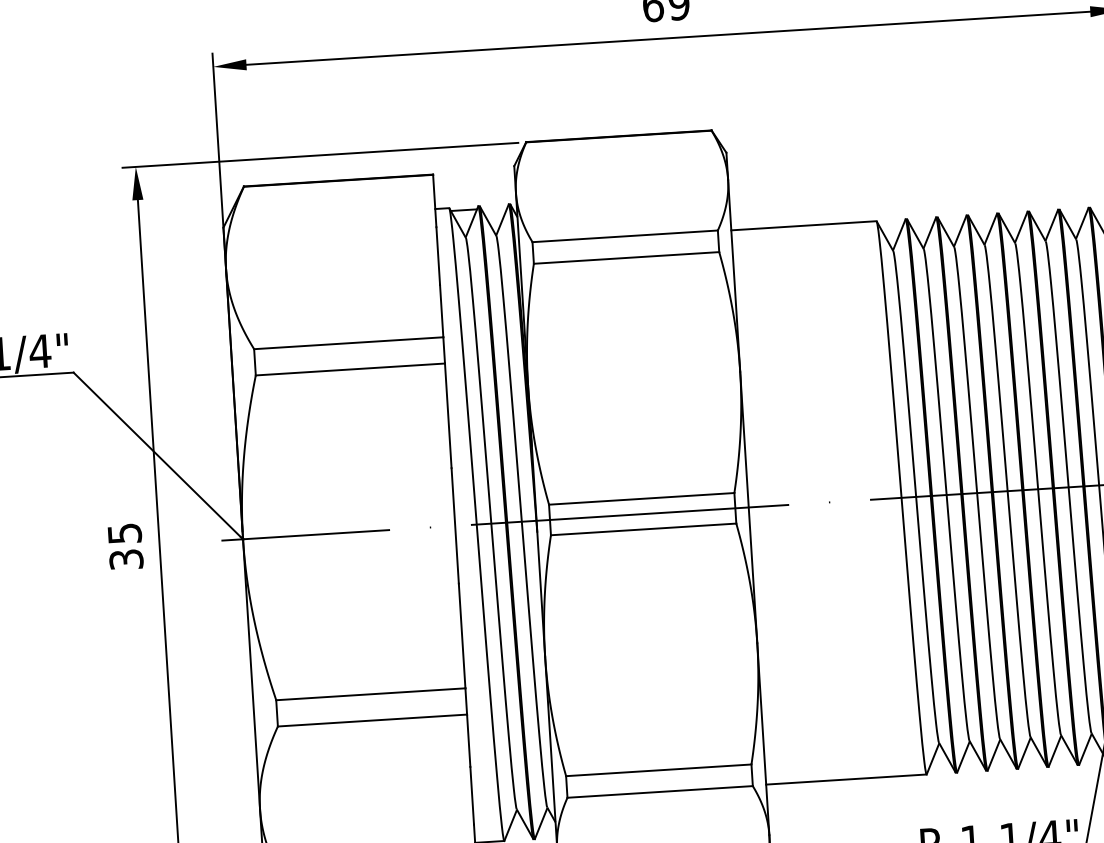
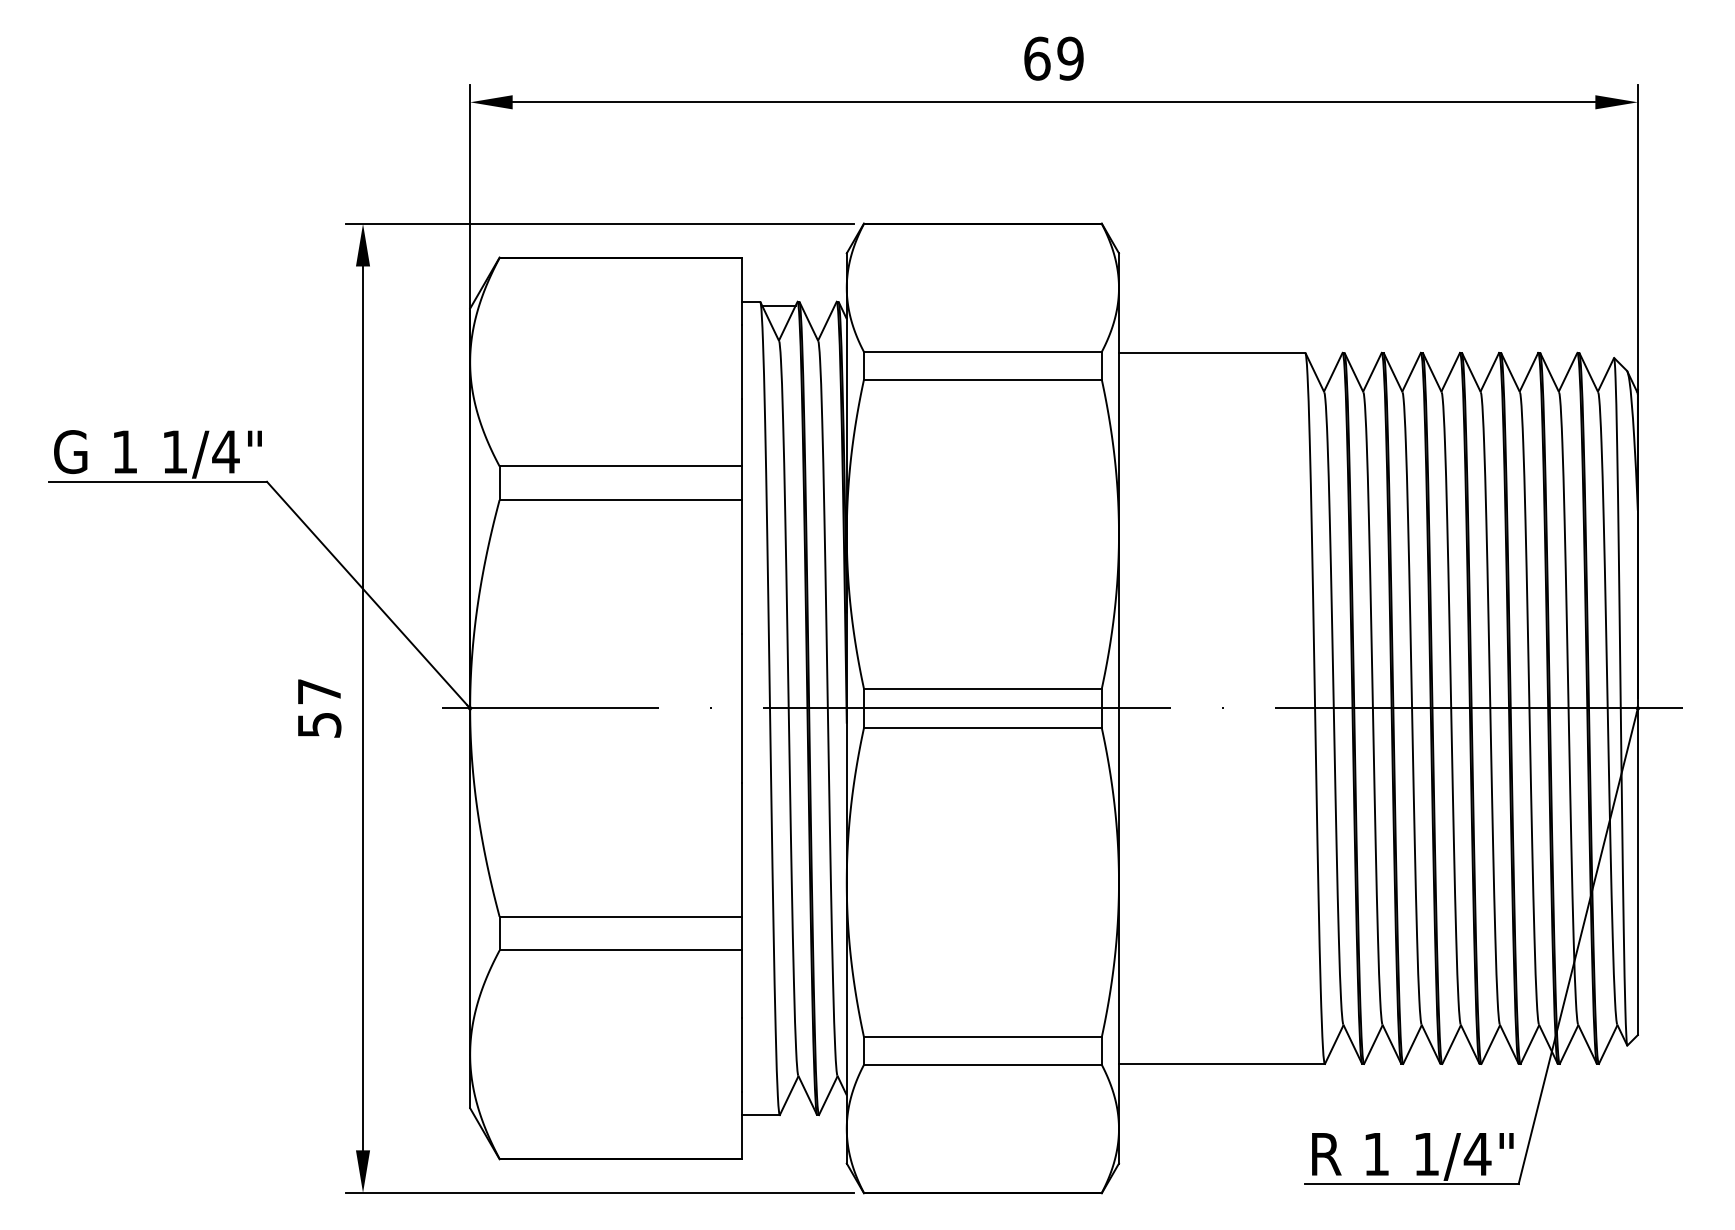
text: (125, 546) -> (319, 708), 35 -> 57

